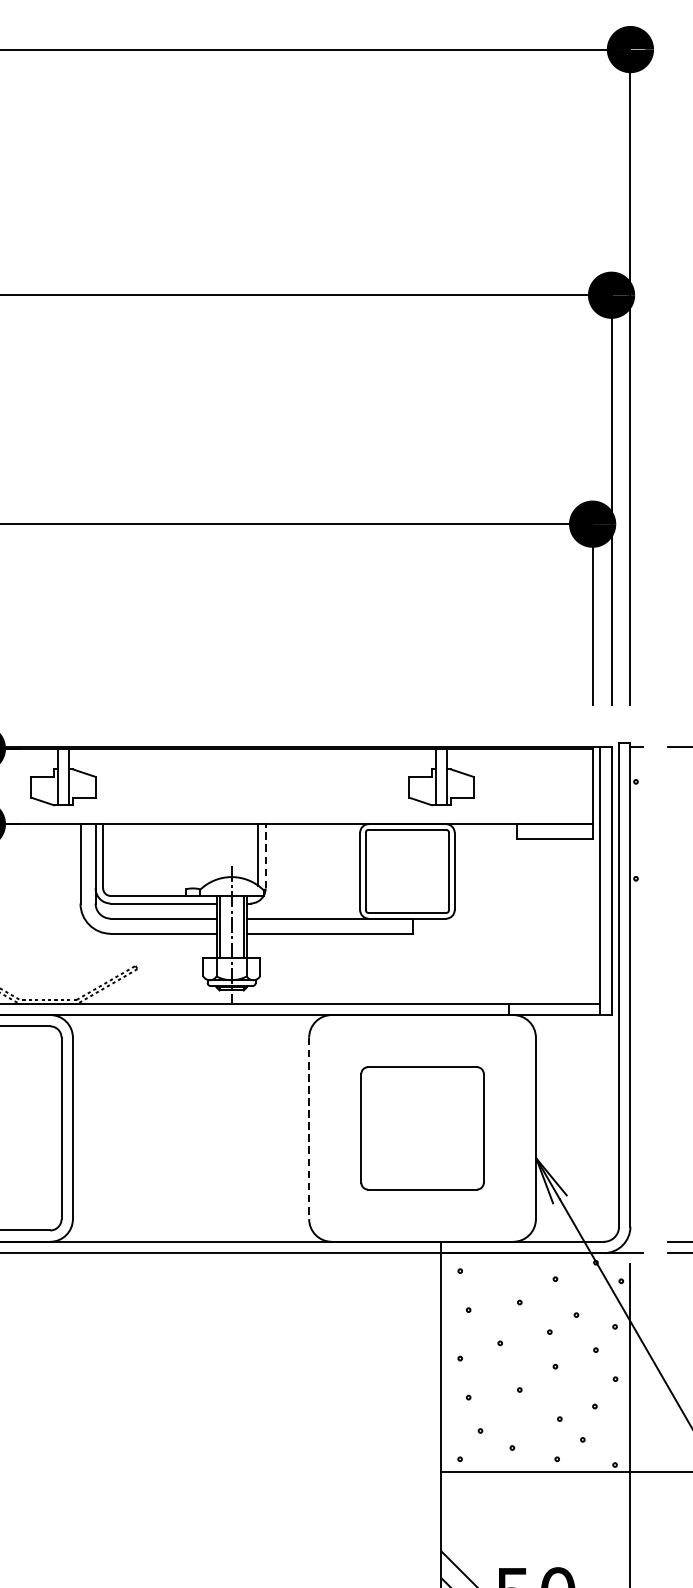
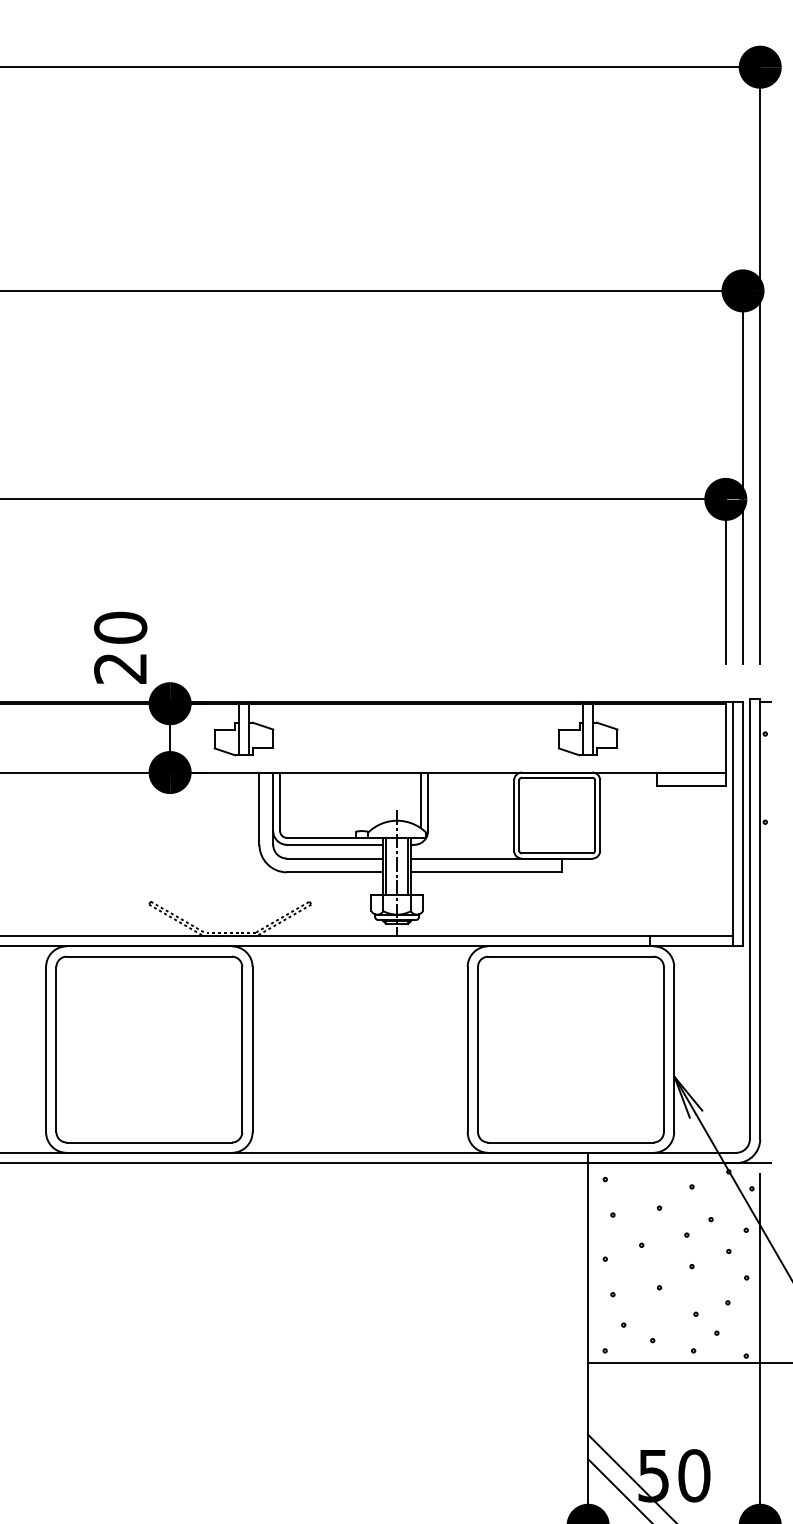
line: (266, 855) -> (428, 801), dashed -> solid
line: (308, 1128) -> (467, 1049), dashed -> solid
part: (422, 1128) -> (570, 1049), size x1.67

